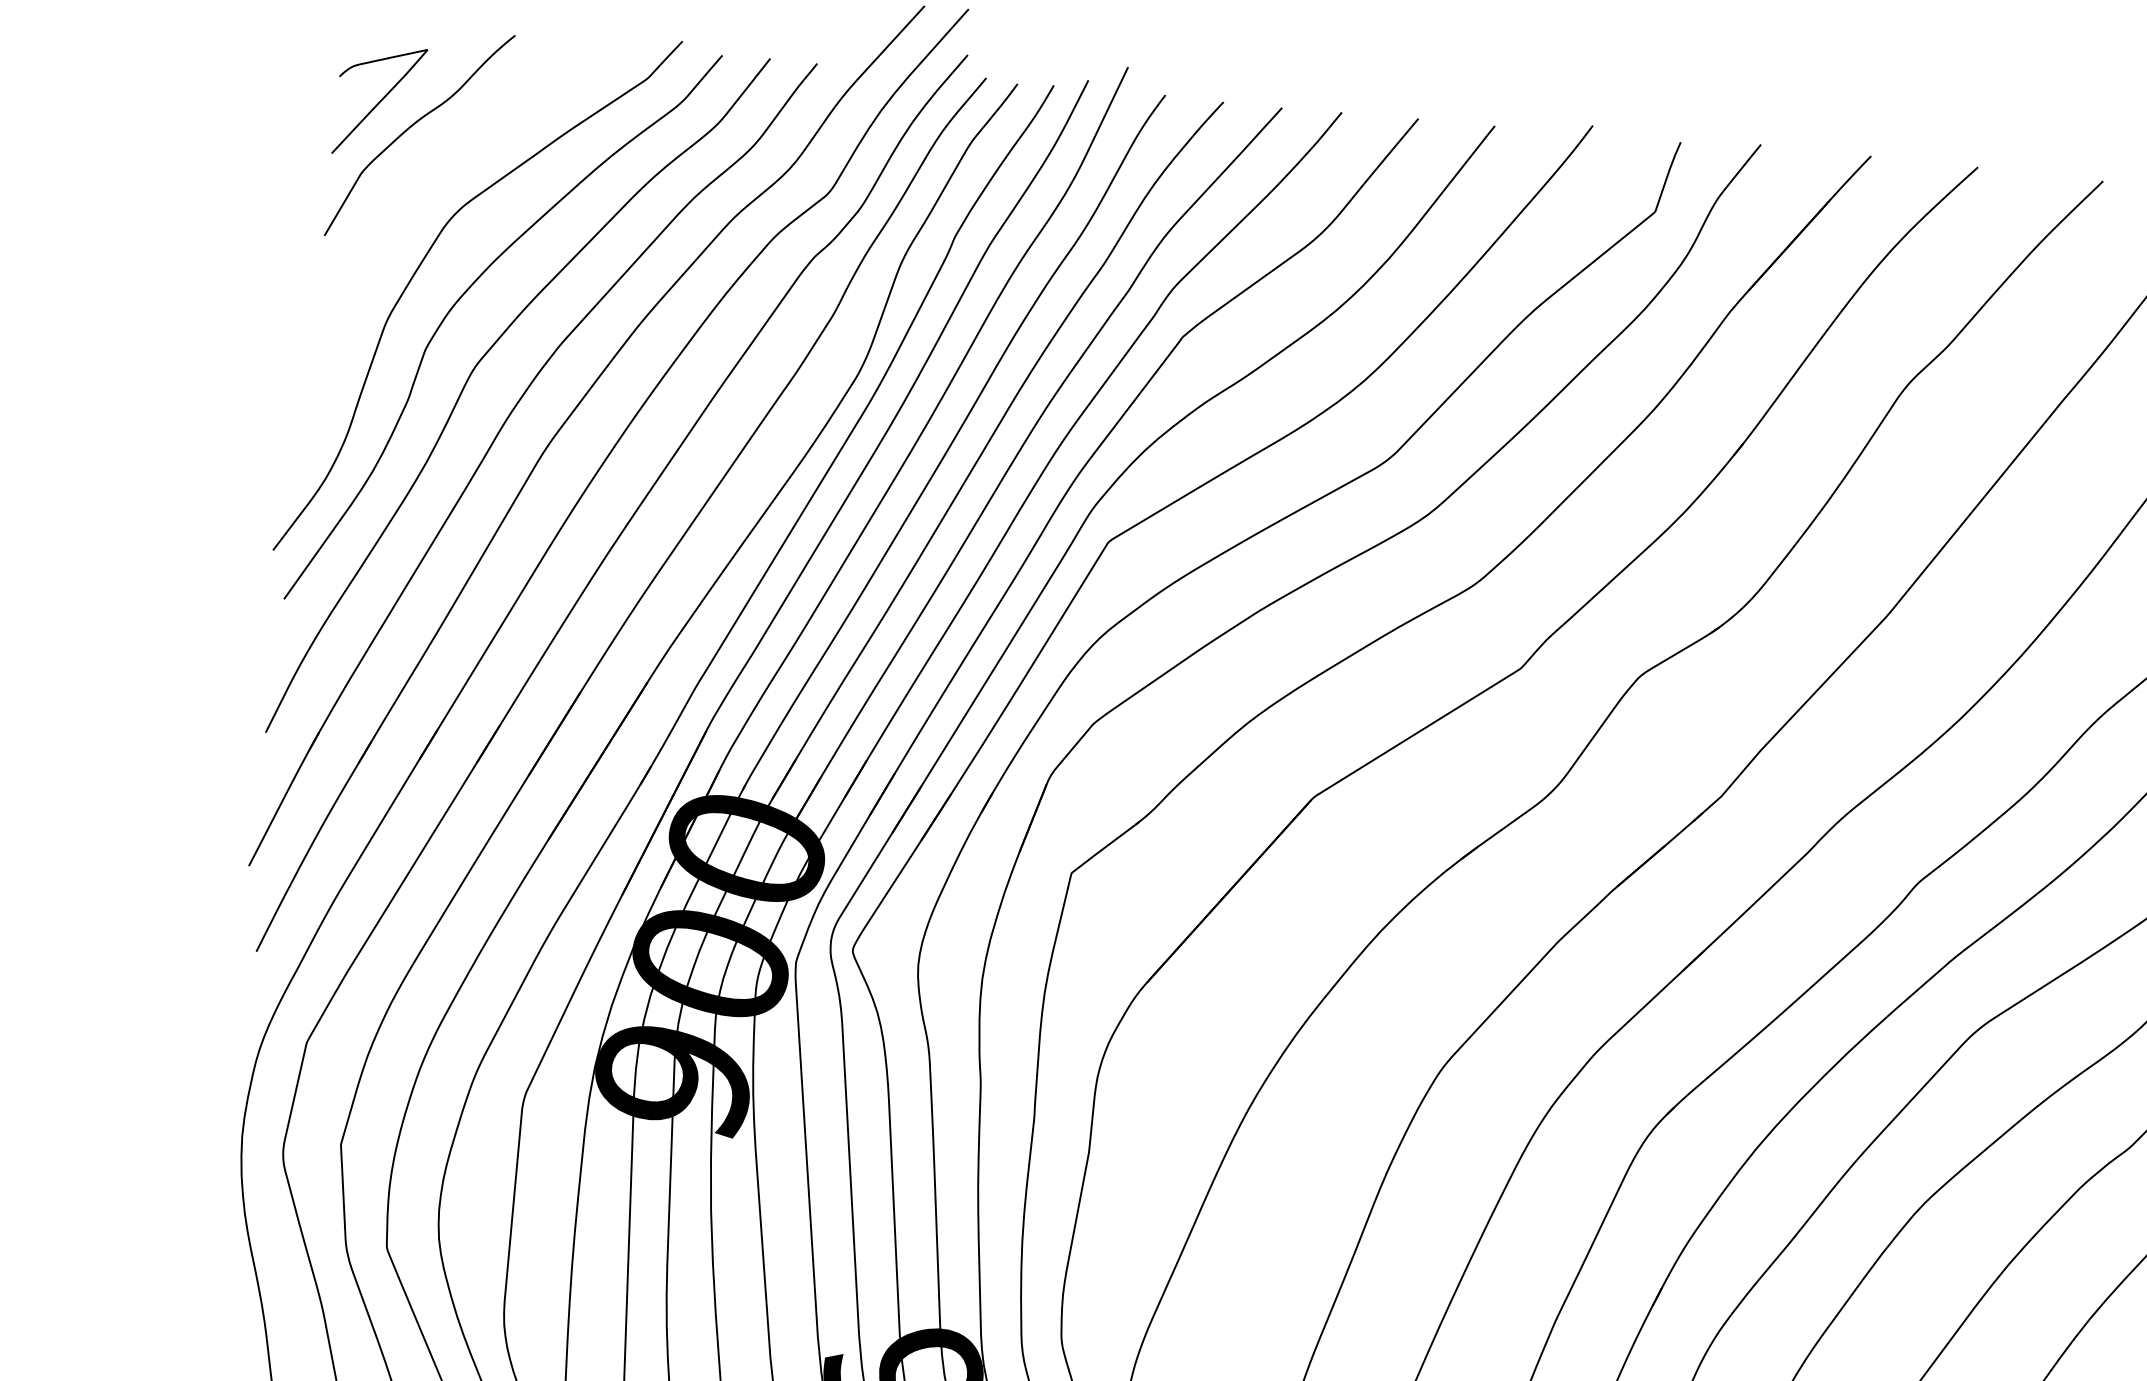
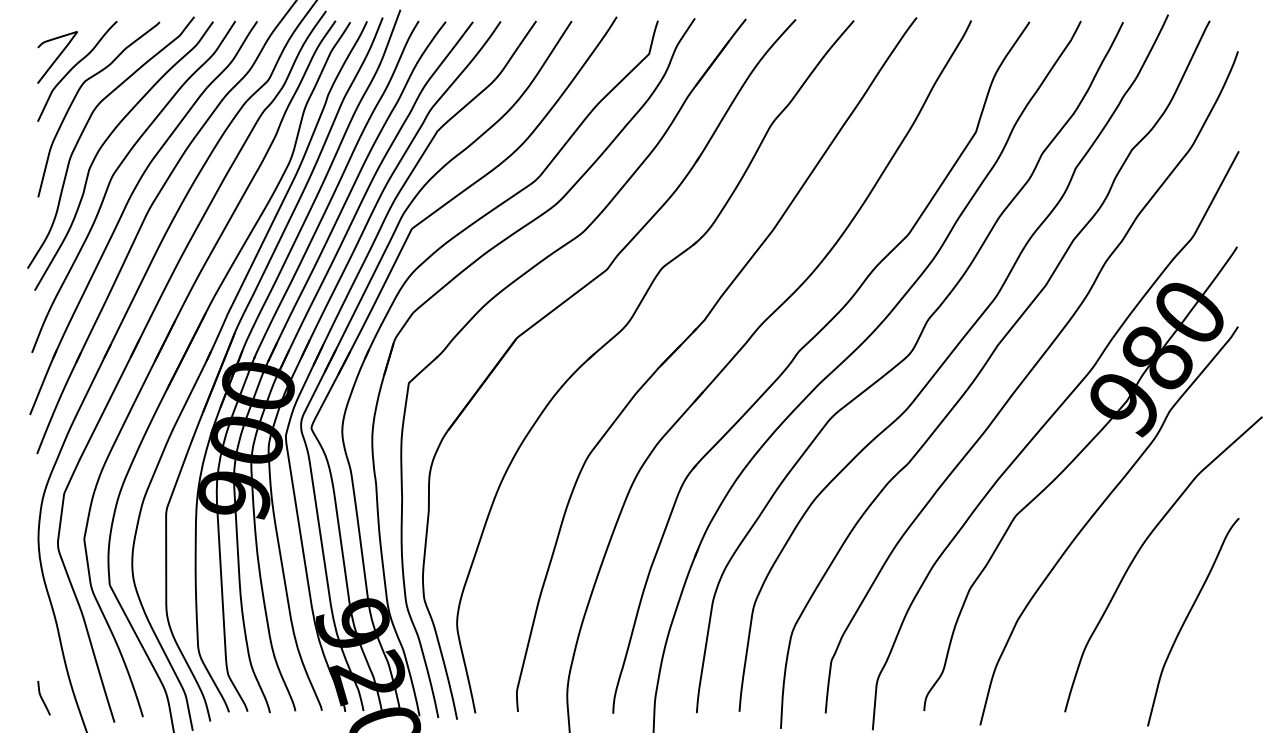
curve: (410, 193) -> (75, 98), added

